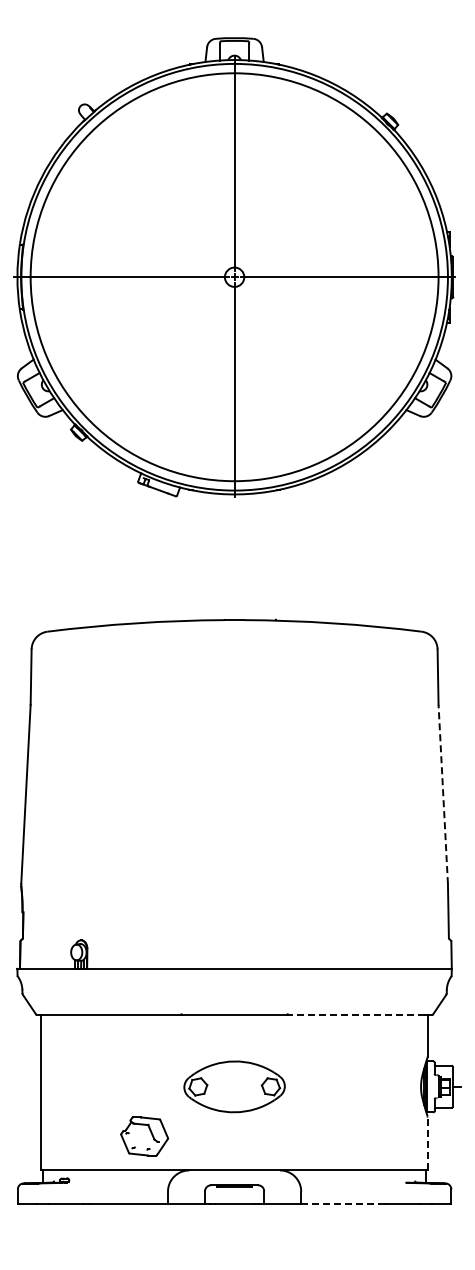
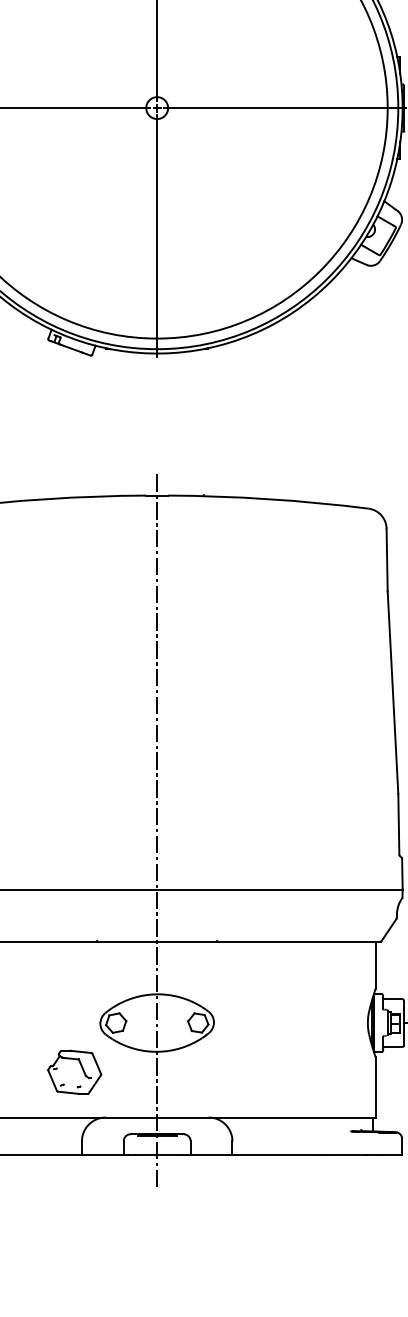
line: (443, 794) -> (393, 692), dashed -> solid
line: (234, 916) -> (157, 830), added
line: (356, 1014) -> (294, 941), dashed -> solid
part: (144, 1136) -> (74, 1072), moved
line: (427, 1143) -> (375, 1087), dashed -> solid
line: (340, 1203) -> (276, 1154), dashed -> solid

